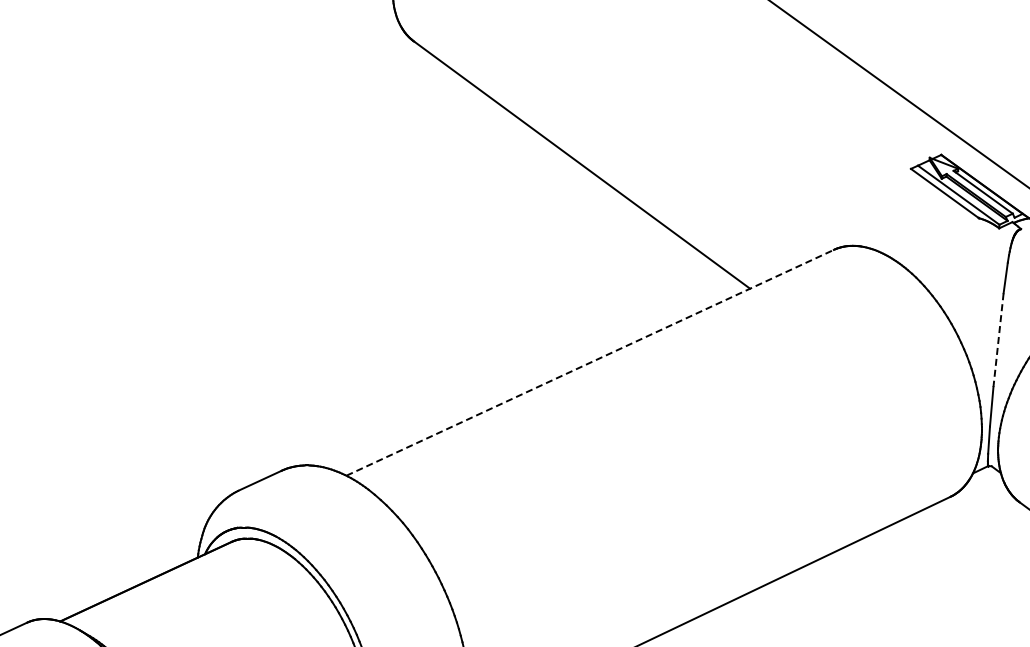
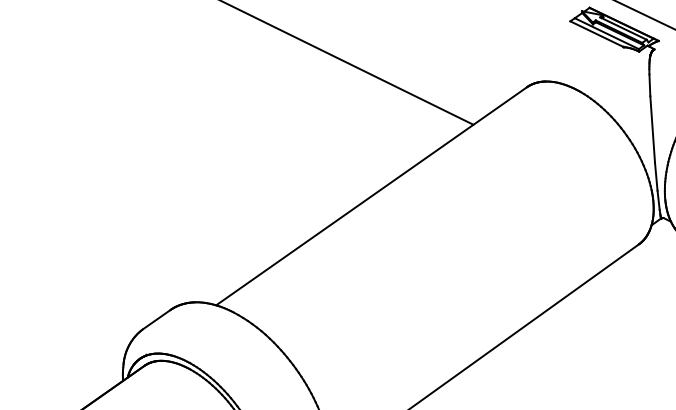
line: (998, 340) -> (652, 129), dashed -> solid
line: (590, 362) -> (371, 196), dashed -> solid

